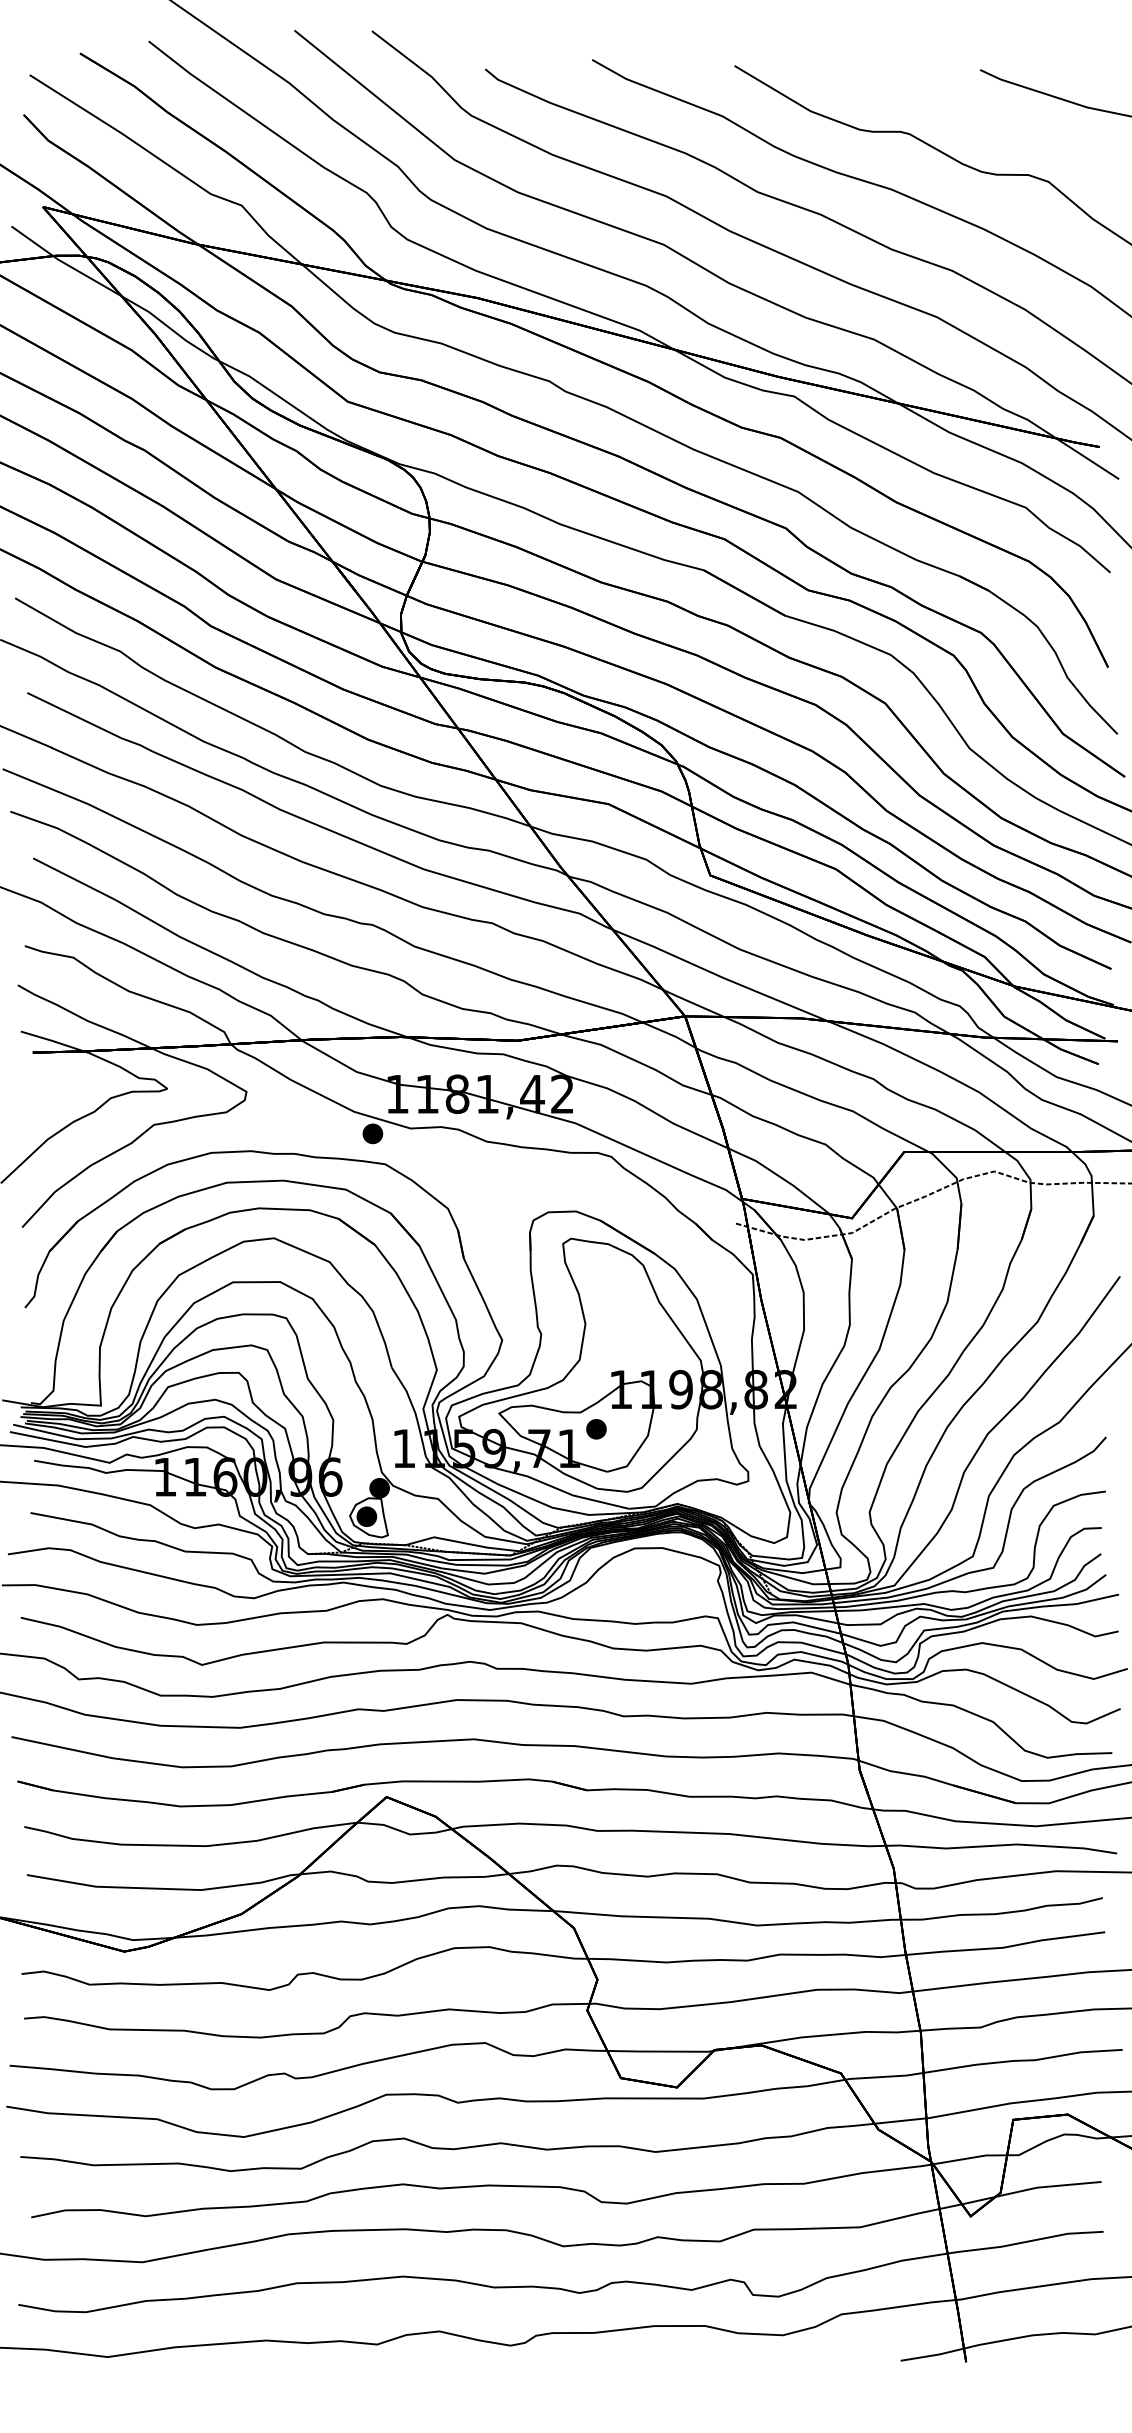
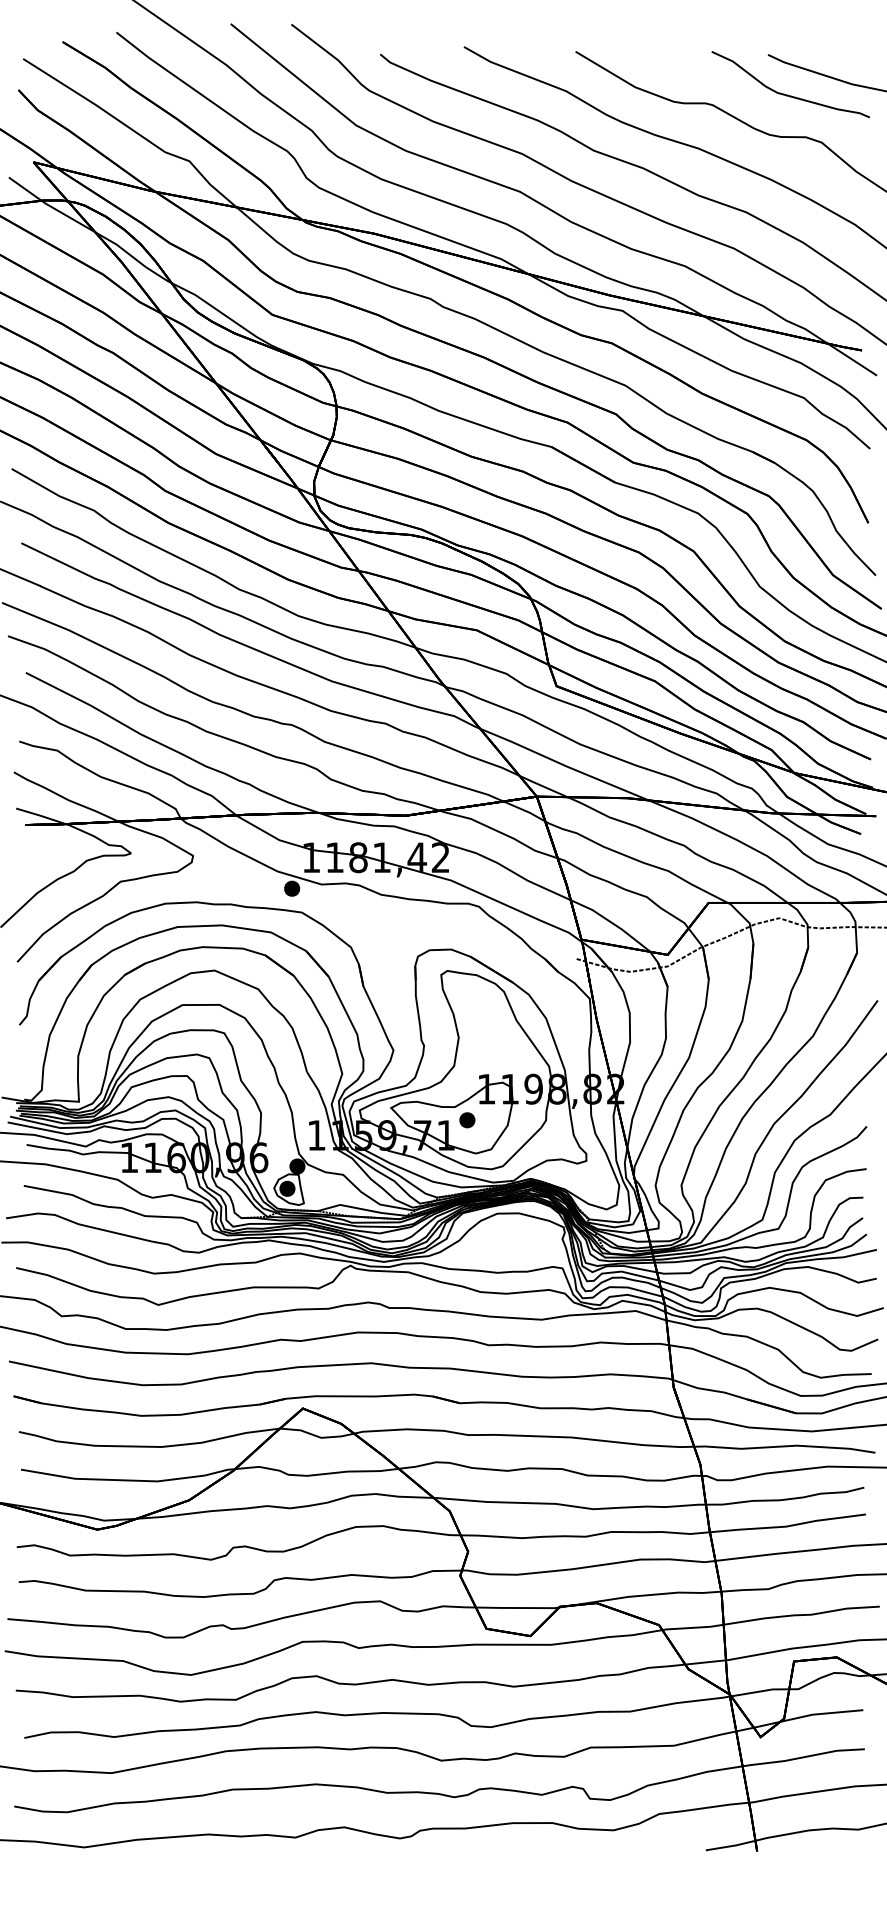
part: (1006, 120) -> (788, 94), added

